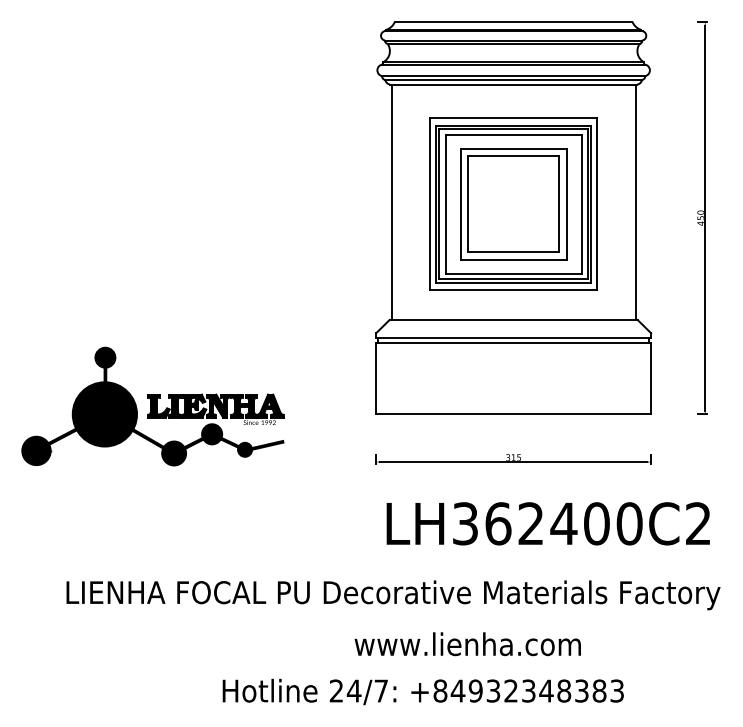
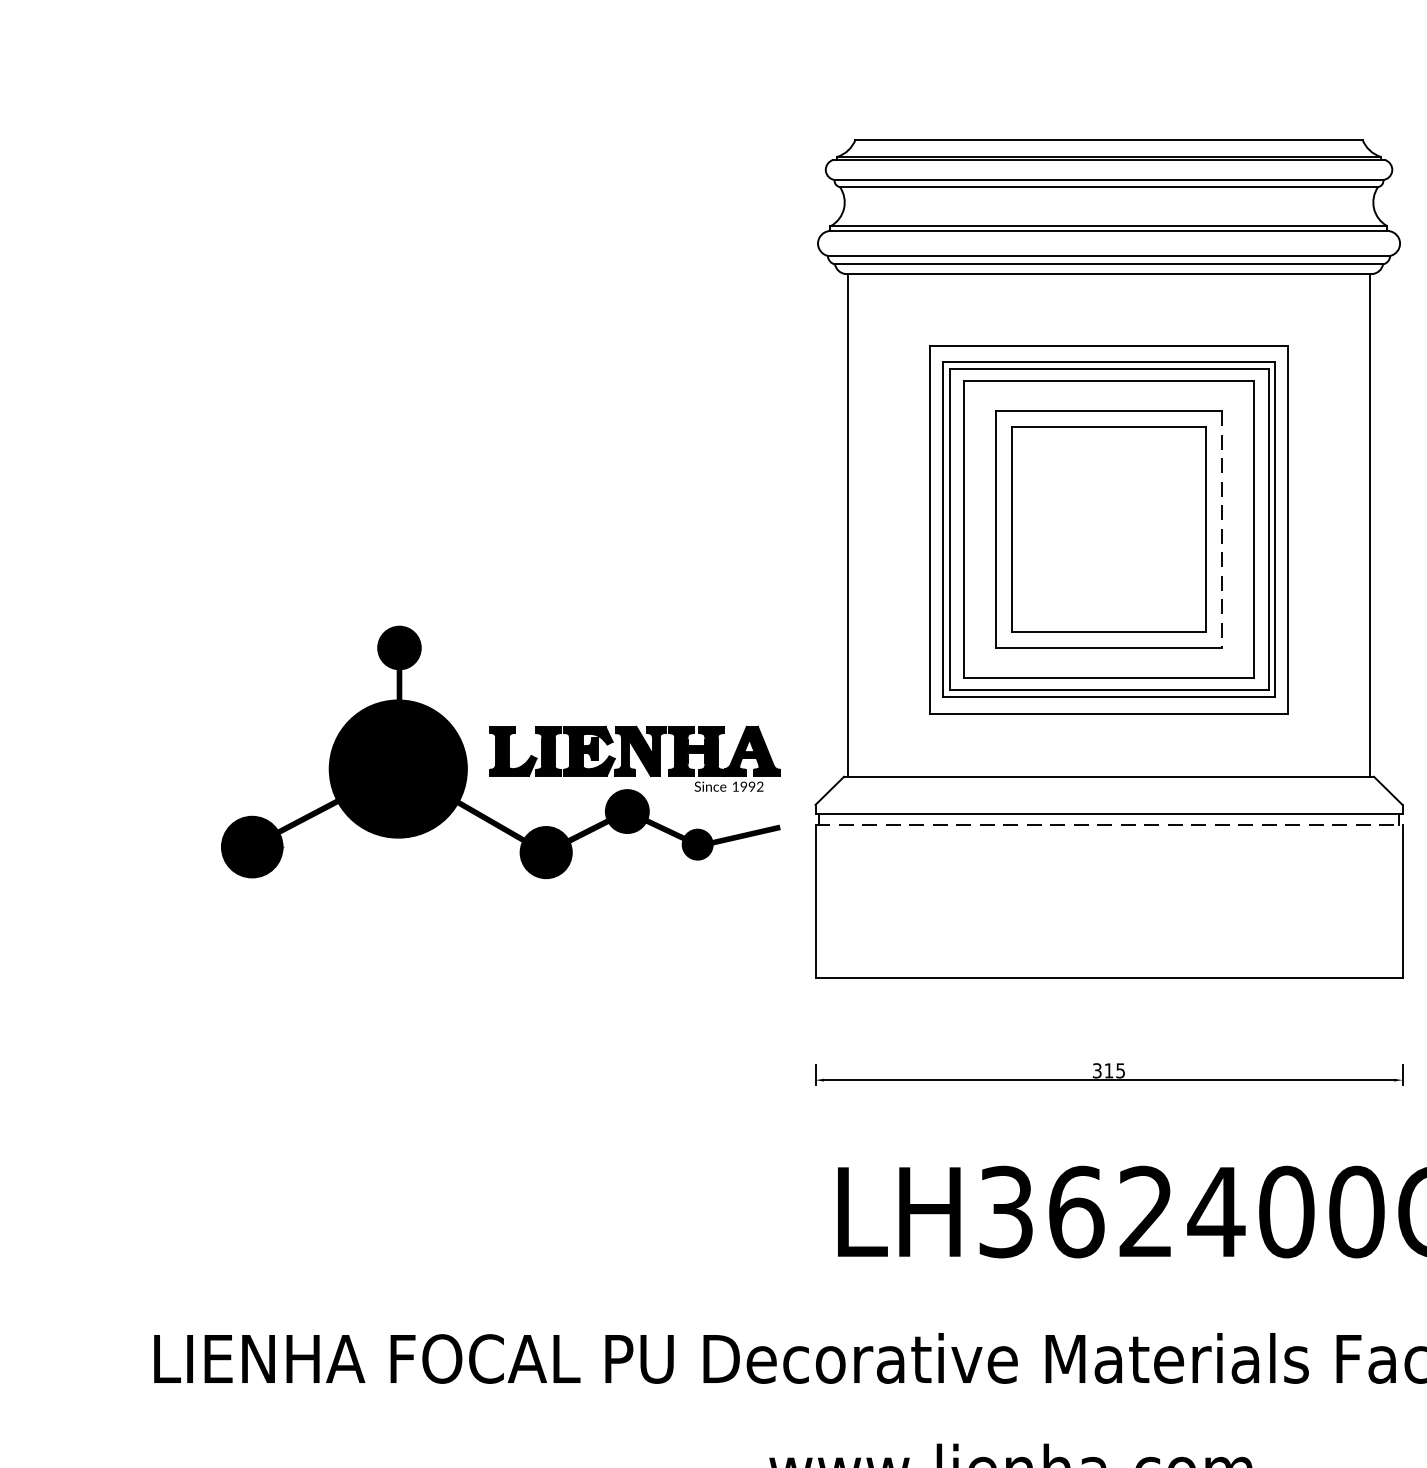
line: (566, 204) -> (1221, 530), solid -> dashed
line: (514, 342) -> (1110, 824), solid -> dashed
part: (152, 406) -> (500, 752), moved

